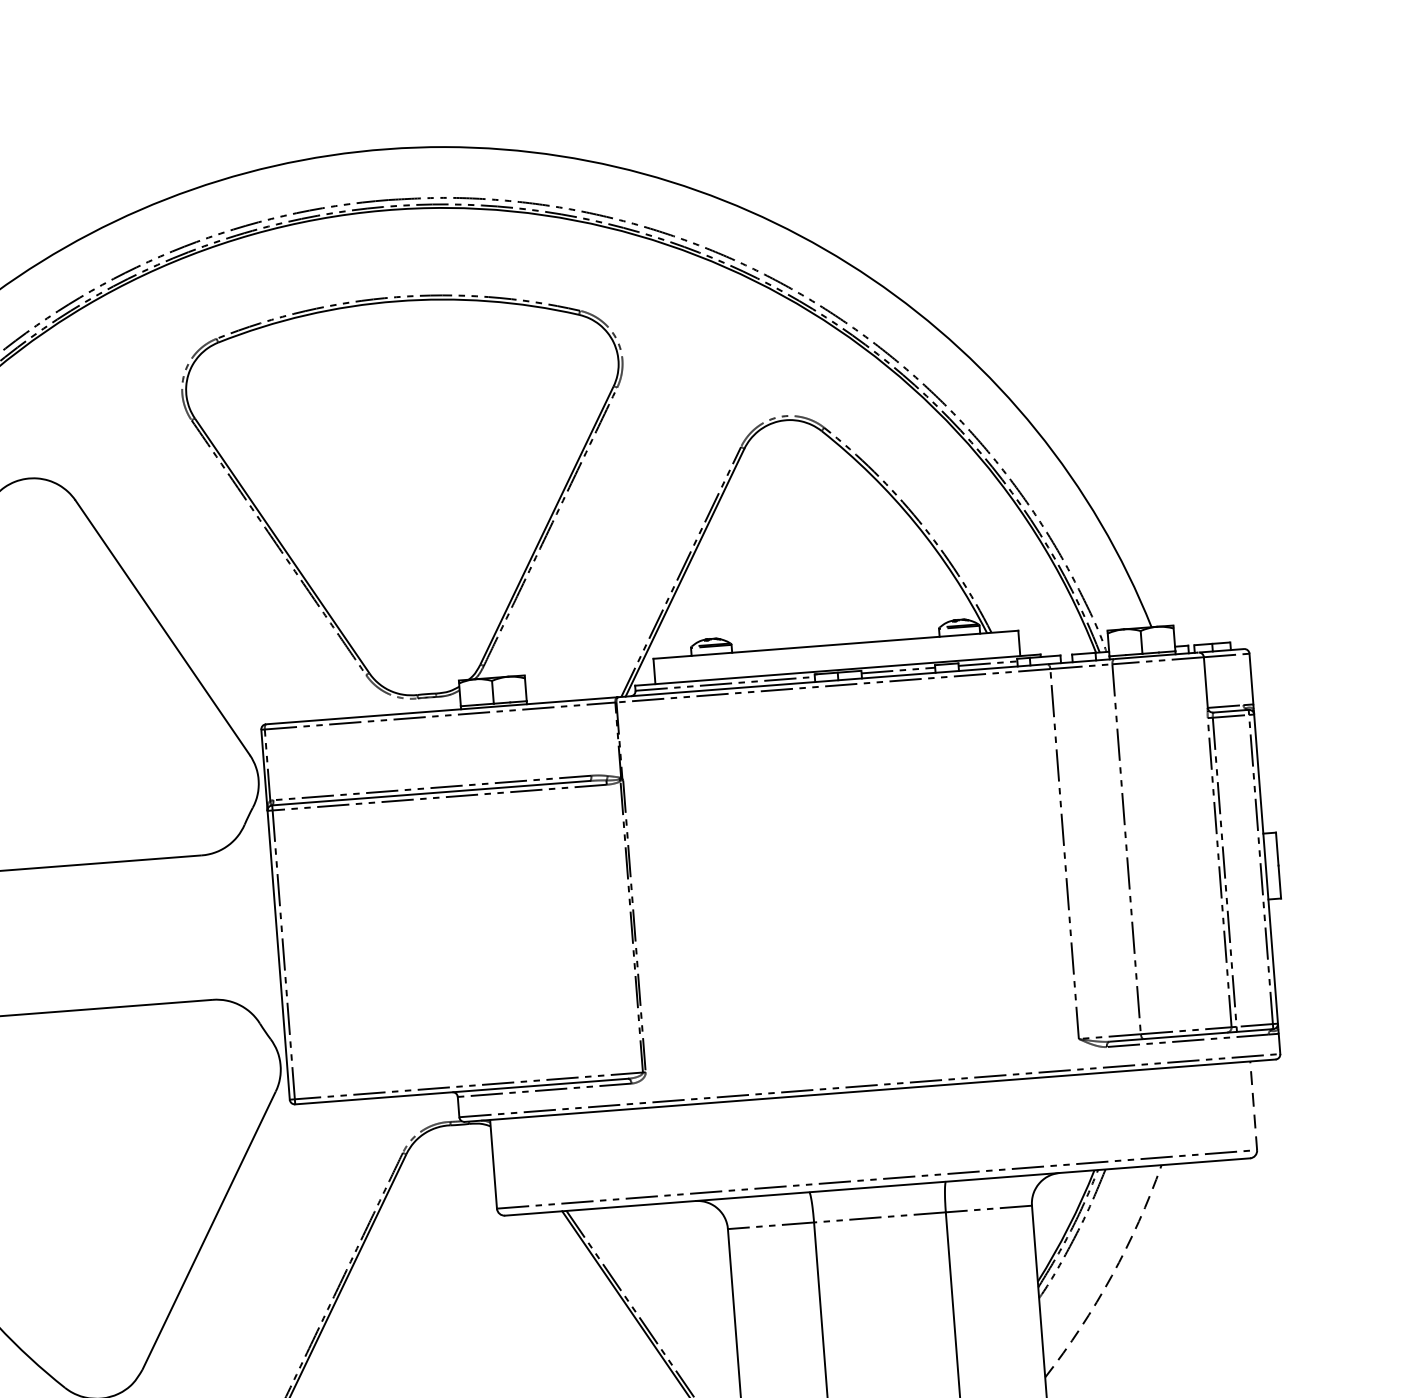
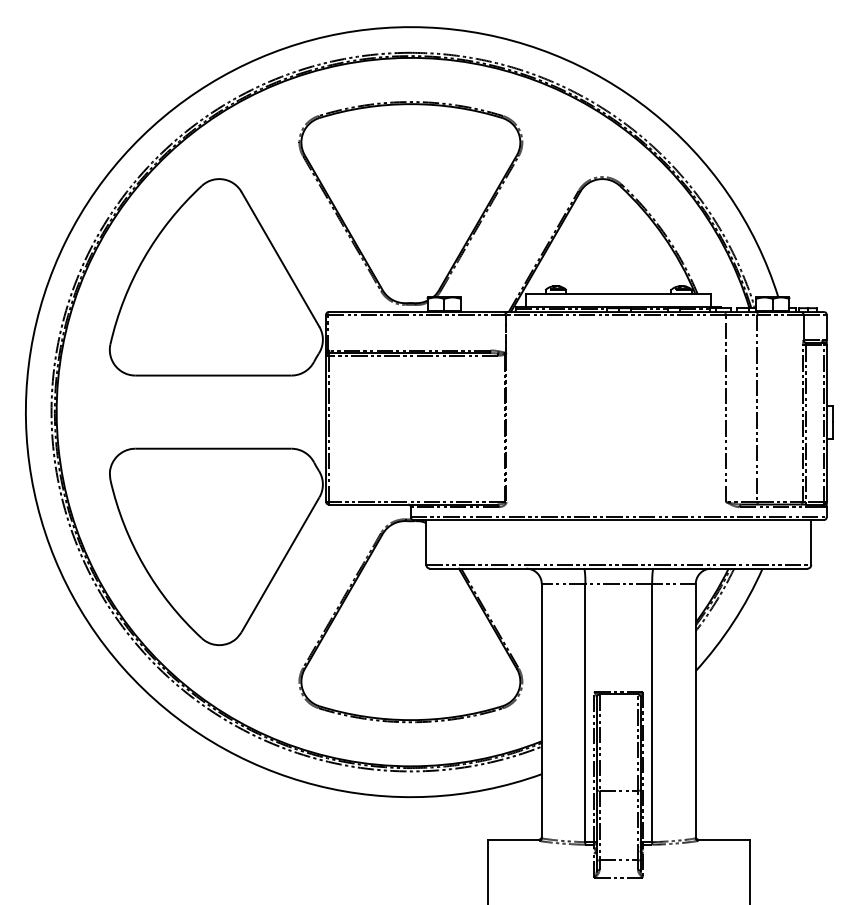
line: (1253, 1103) -> (811, 541), dashed -> solid
arc: (1112, 1275) -> (733, 622), dashed -> solid

